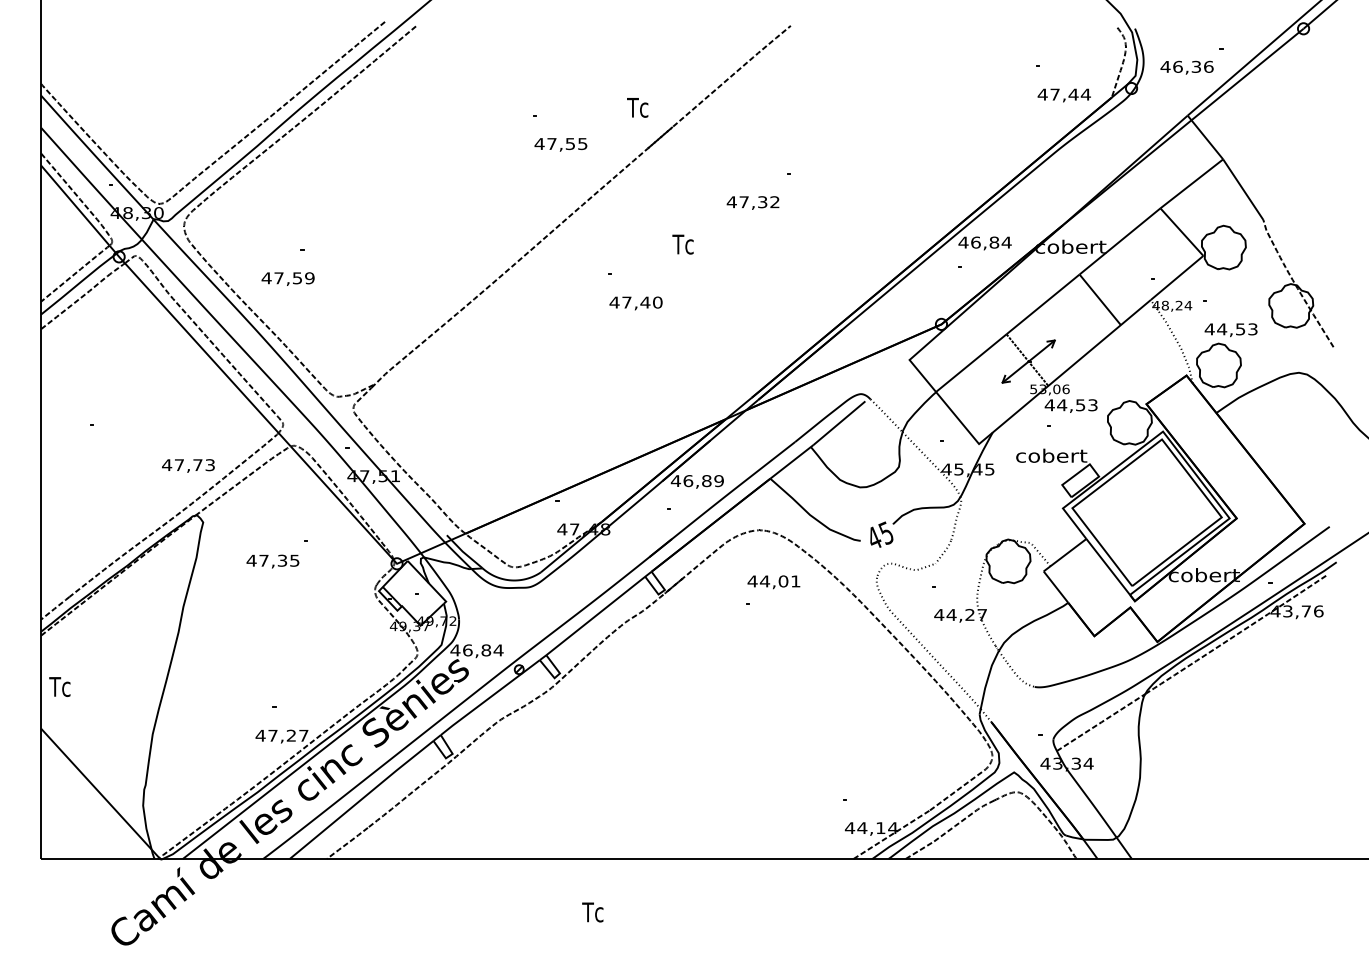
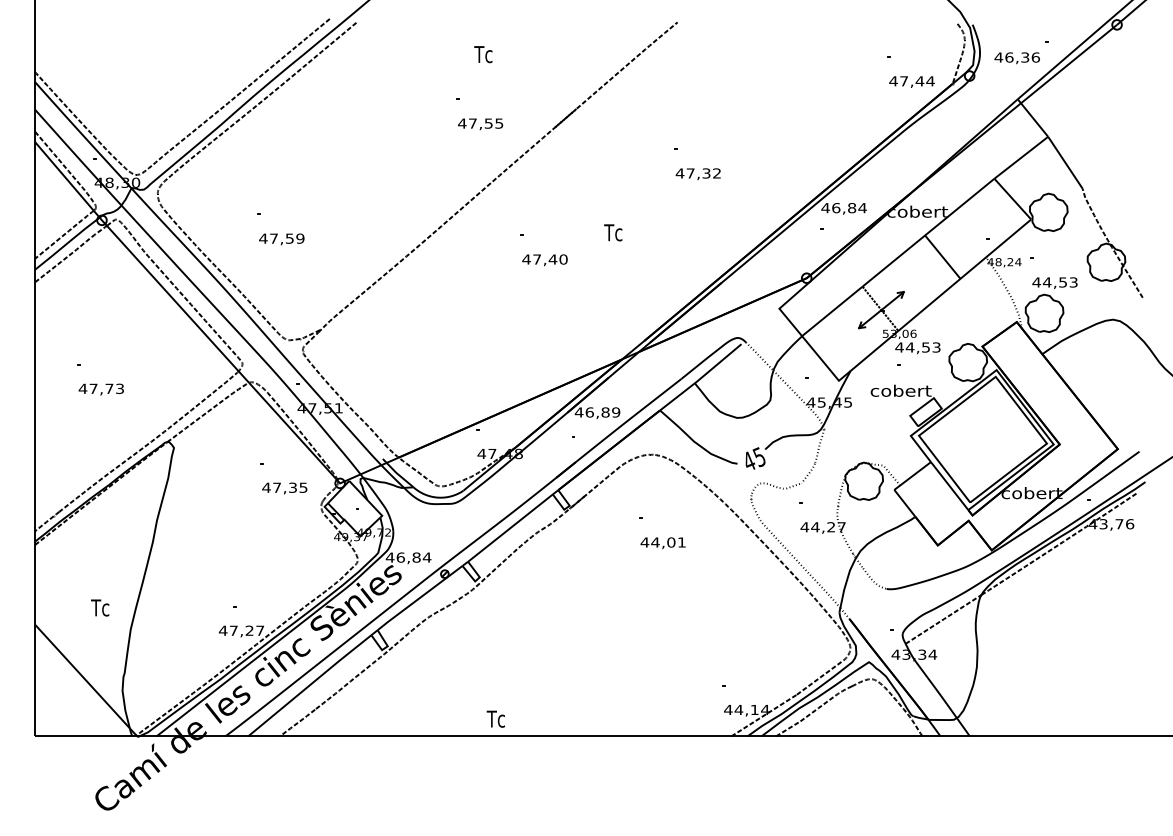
text: (637, 107) -> (483, 54), moved
text: (752, 202) -> (697, 173), moved
text: (683, 244) -> (613, 232), moved
text: (287, 279) -> (281, 239), moved
text: (187, 465) -> (100, 389), moved
text: (272, 561) -> (284, 488), moved
text: (773, 582) -> (662, 543), moved
text: (60, 686) -> (100, 607), moved
text: (592, 911) -> (495, 718), moved

